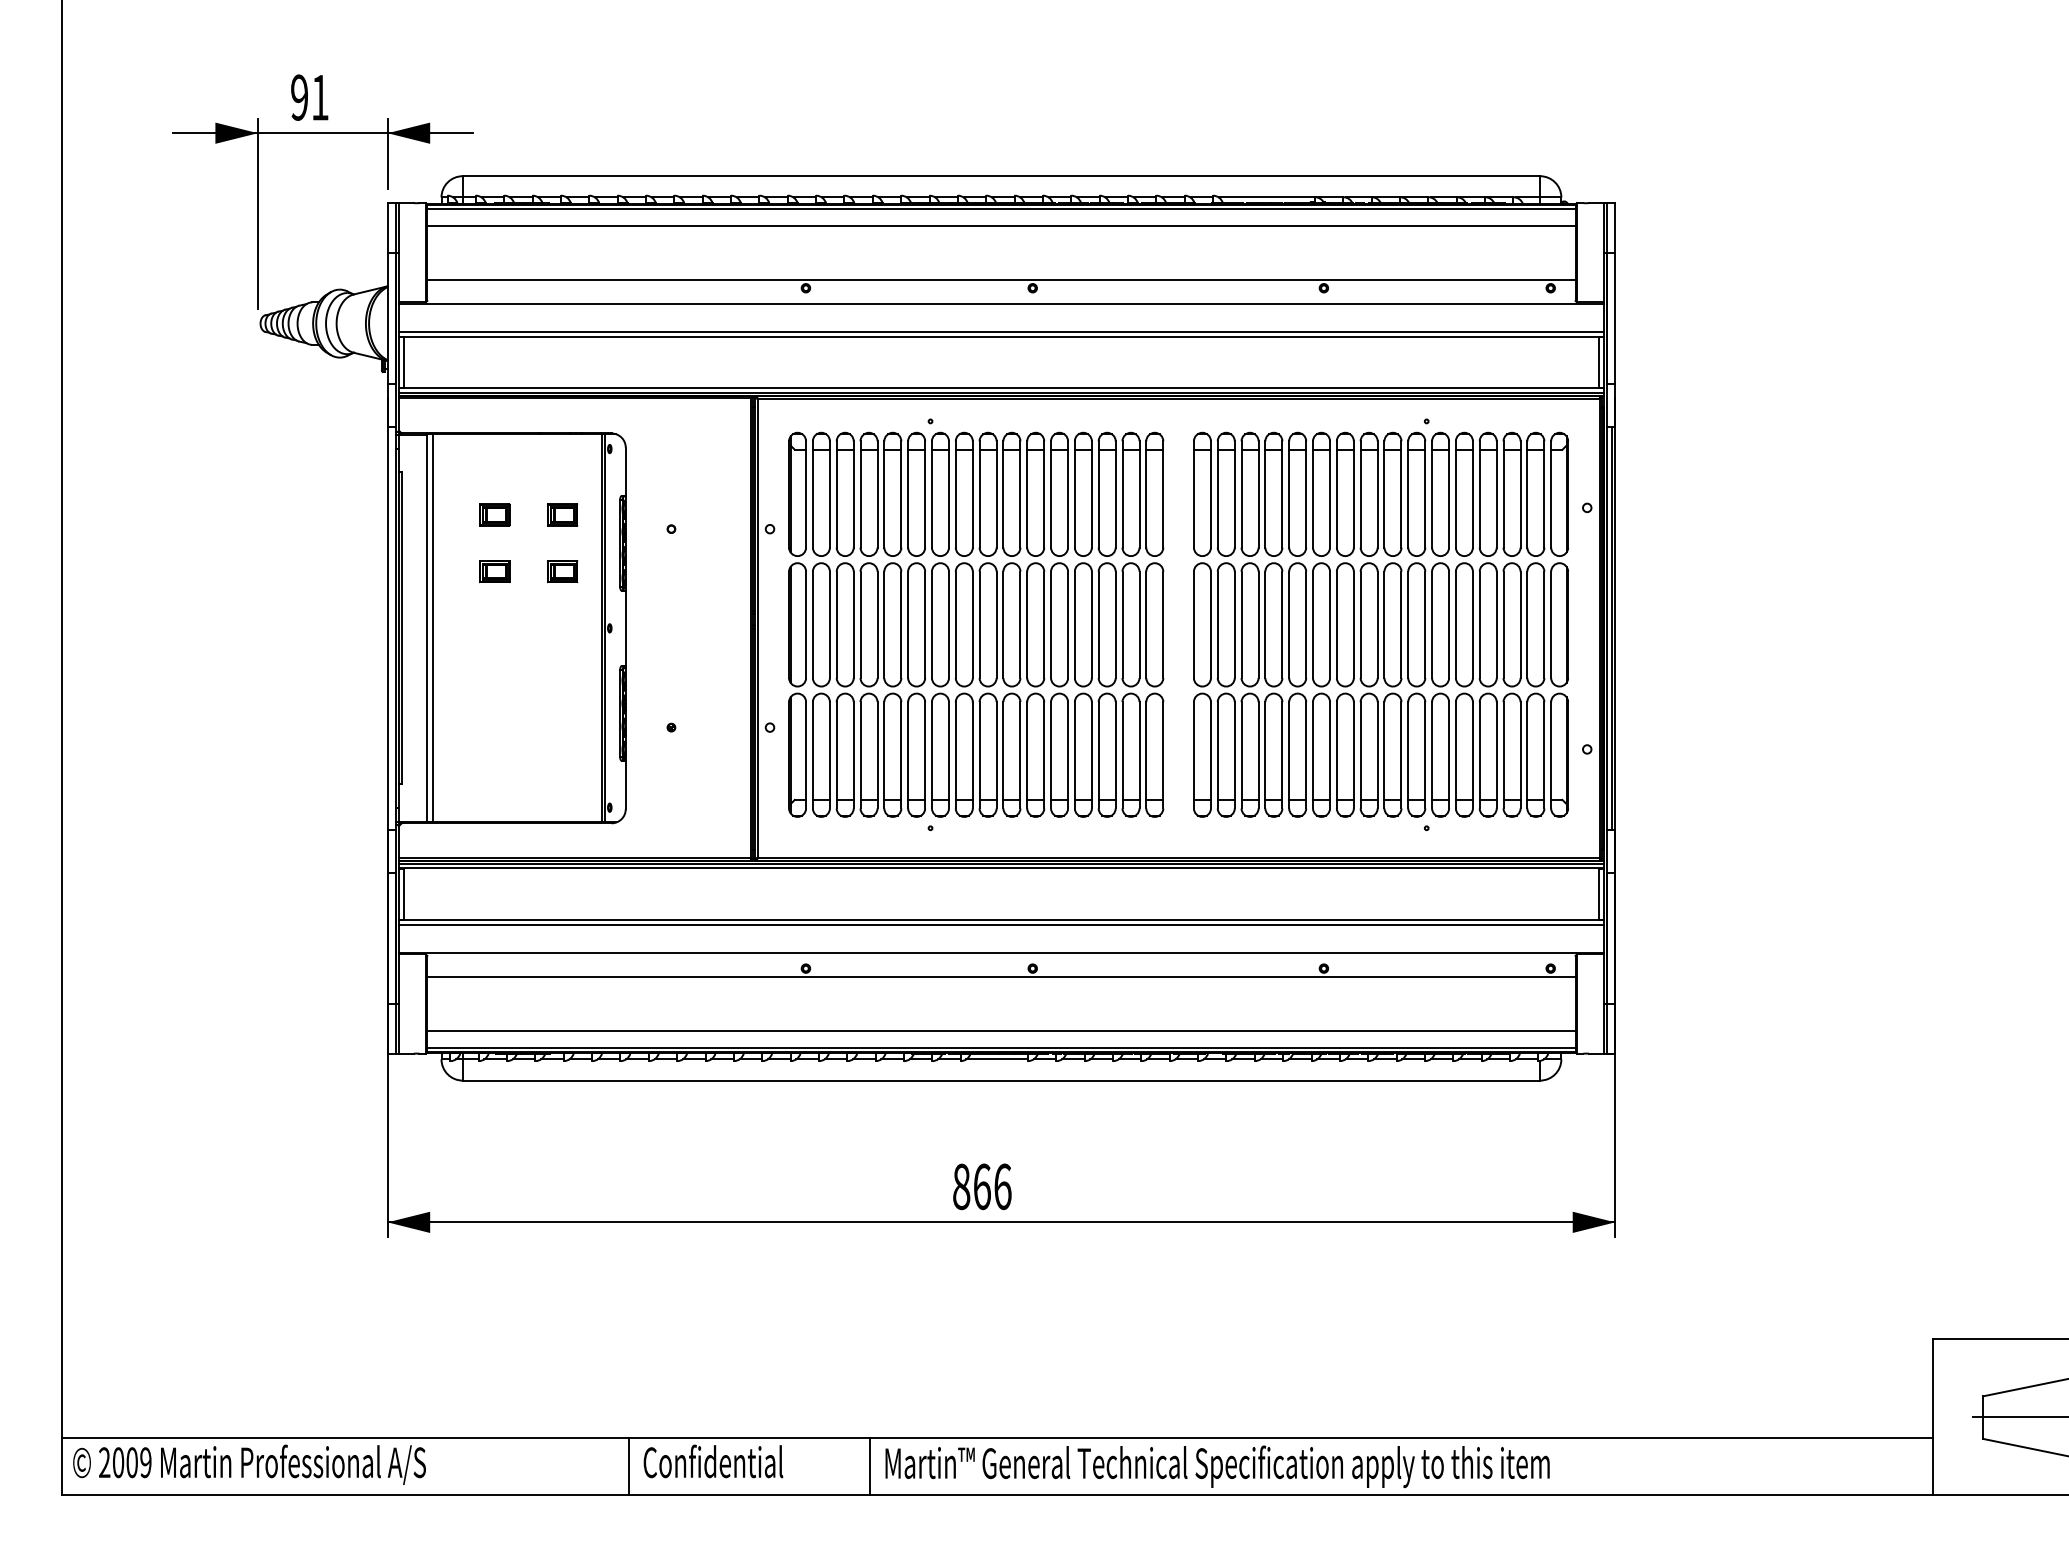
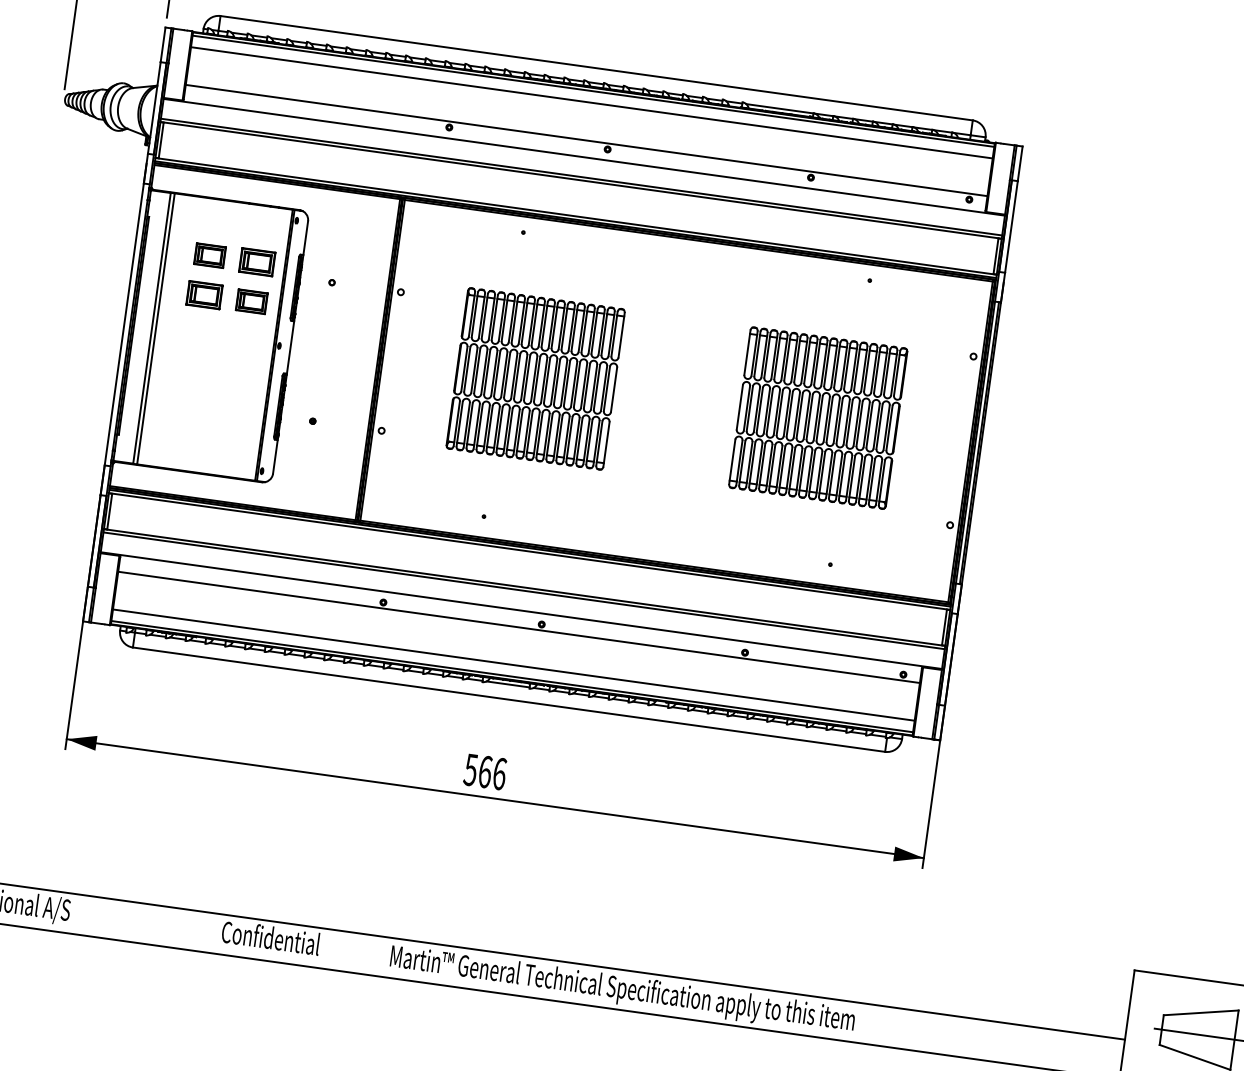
part: (494, 514) -> (209, 255), size x1.4
part: (562, 514) -> (257, 261), size x1.6
part: (494, 571) -> (204, 295), size x1.6
part: (562, 571) -> (251, 301), size x1.4
part: (976, 624) -> (535, 378), size x0.6
part: (1380, 624) -> (817, 417), size x0.6
text: (961, 1186) -> (470, 769), 866 -> 566
line: (629, 1466) -> (211, 933), removed
line: (870, 1466) -> (380, 956), removed

